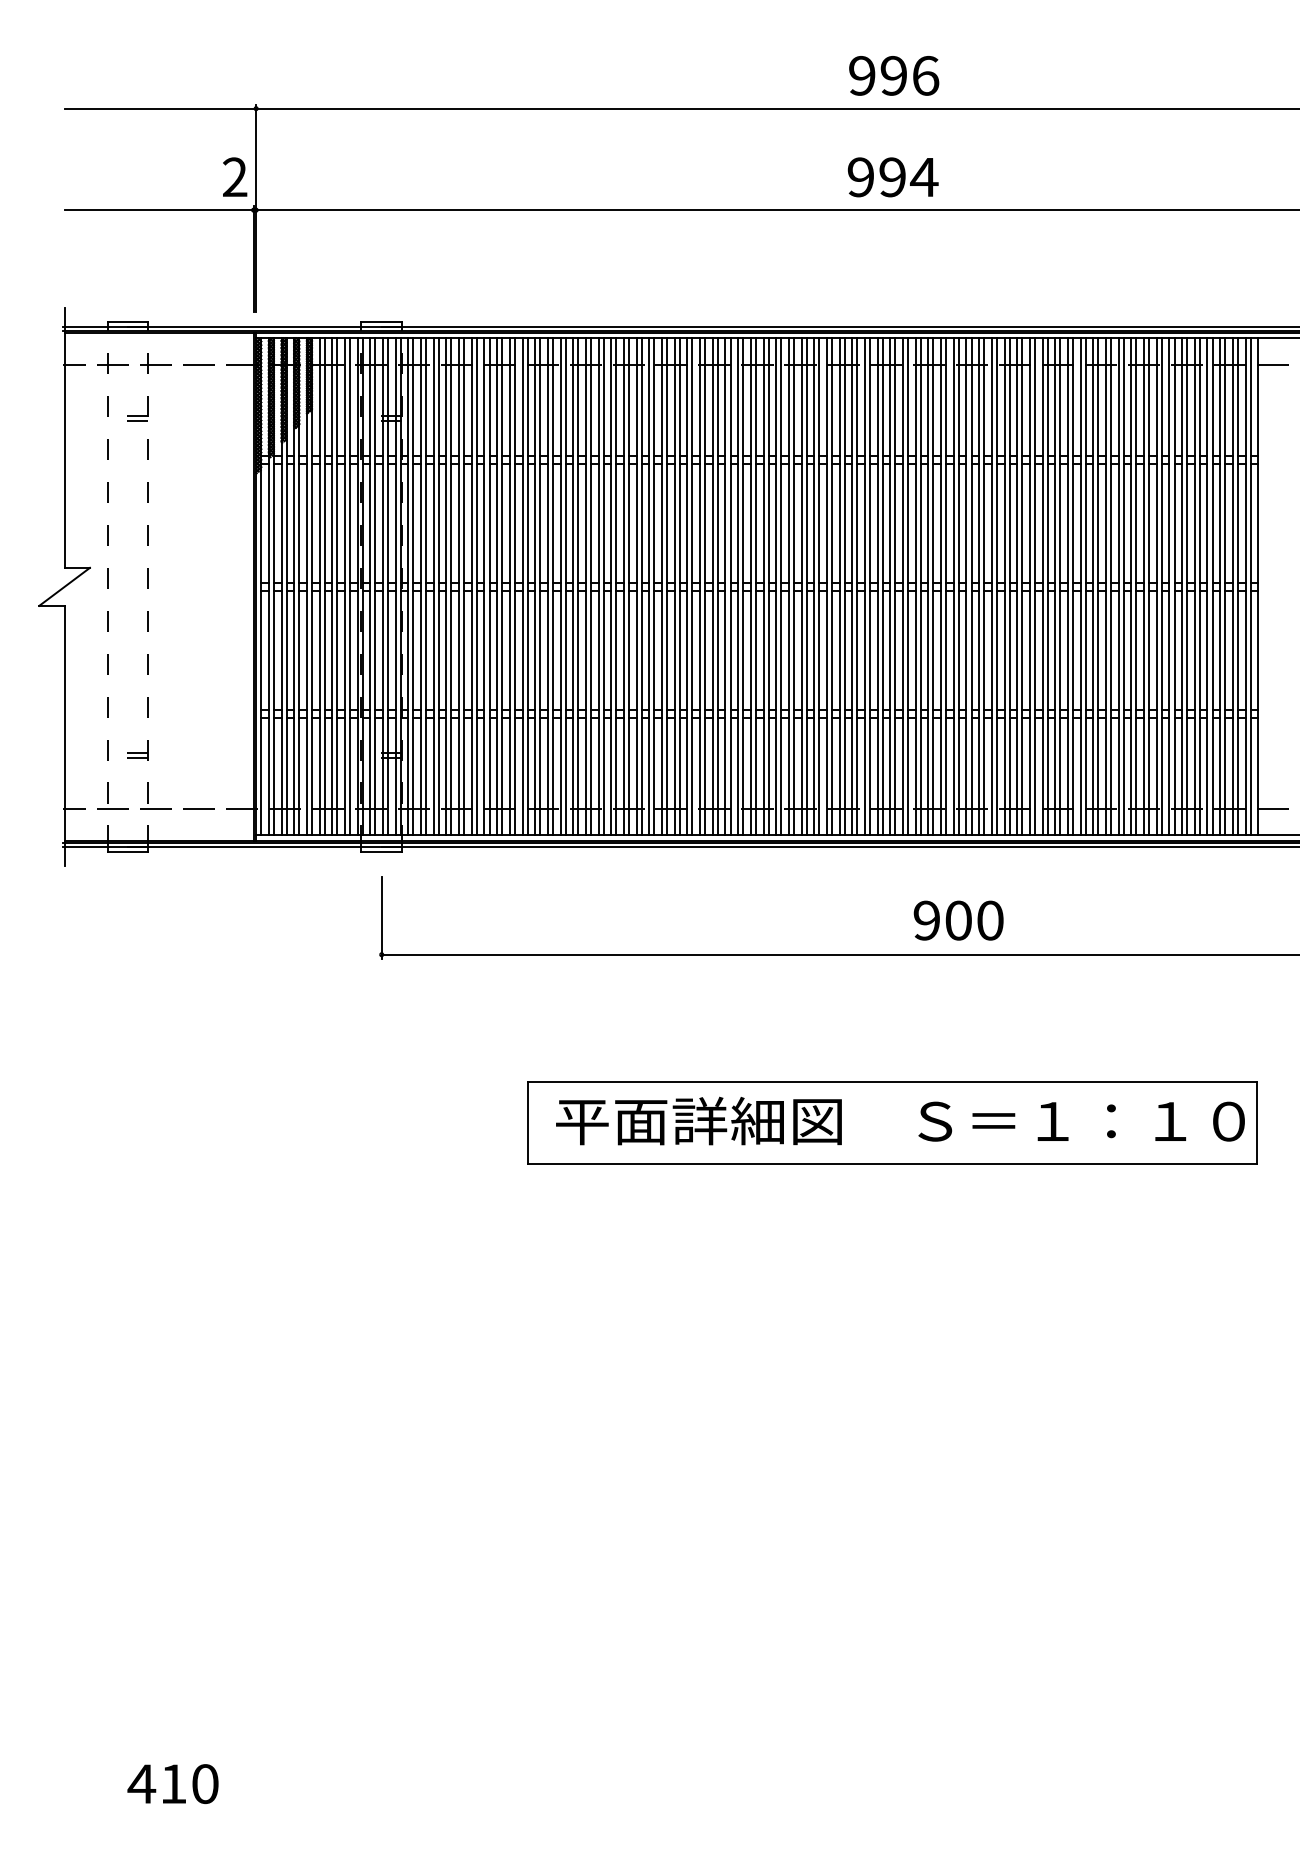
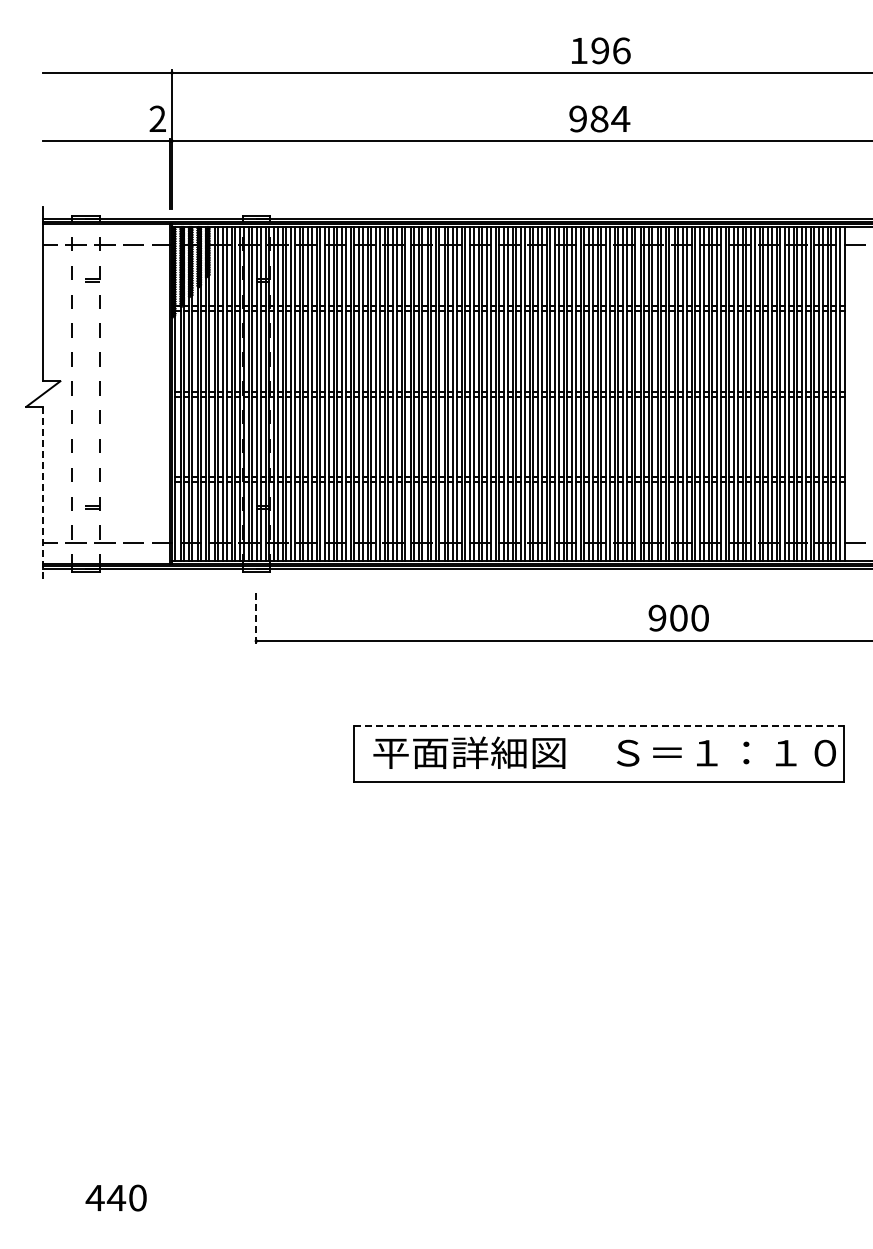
text: (861, 75) -> (578, 50), 996 -> 196
text: (892, 176) -> (599, 118), 994 -> 984
line: (64, 736) -> (43, 494), solid -> dashed
line: (381, 916) -> (256, 615), solid -> dashed
text: (958, 919) -> (678, 617), moved
line: (892, 1081) -> (599, 726), solid -> dashed
text: (173, 1784) -> (116, 1198), 410 -> 440

